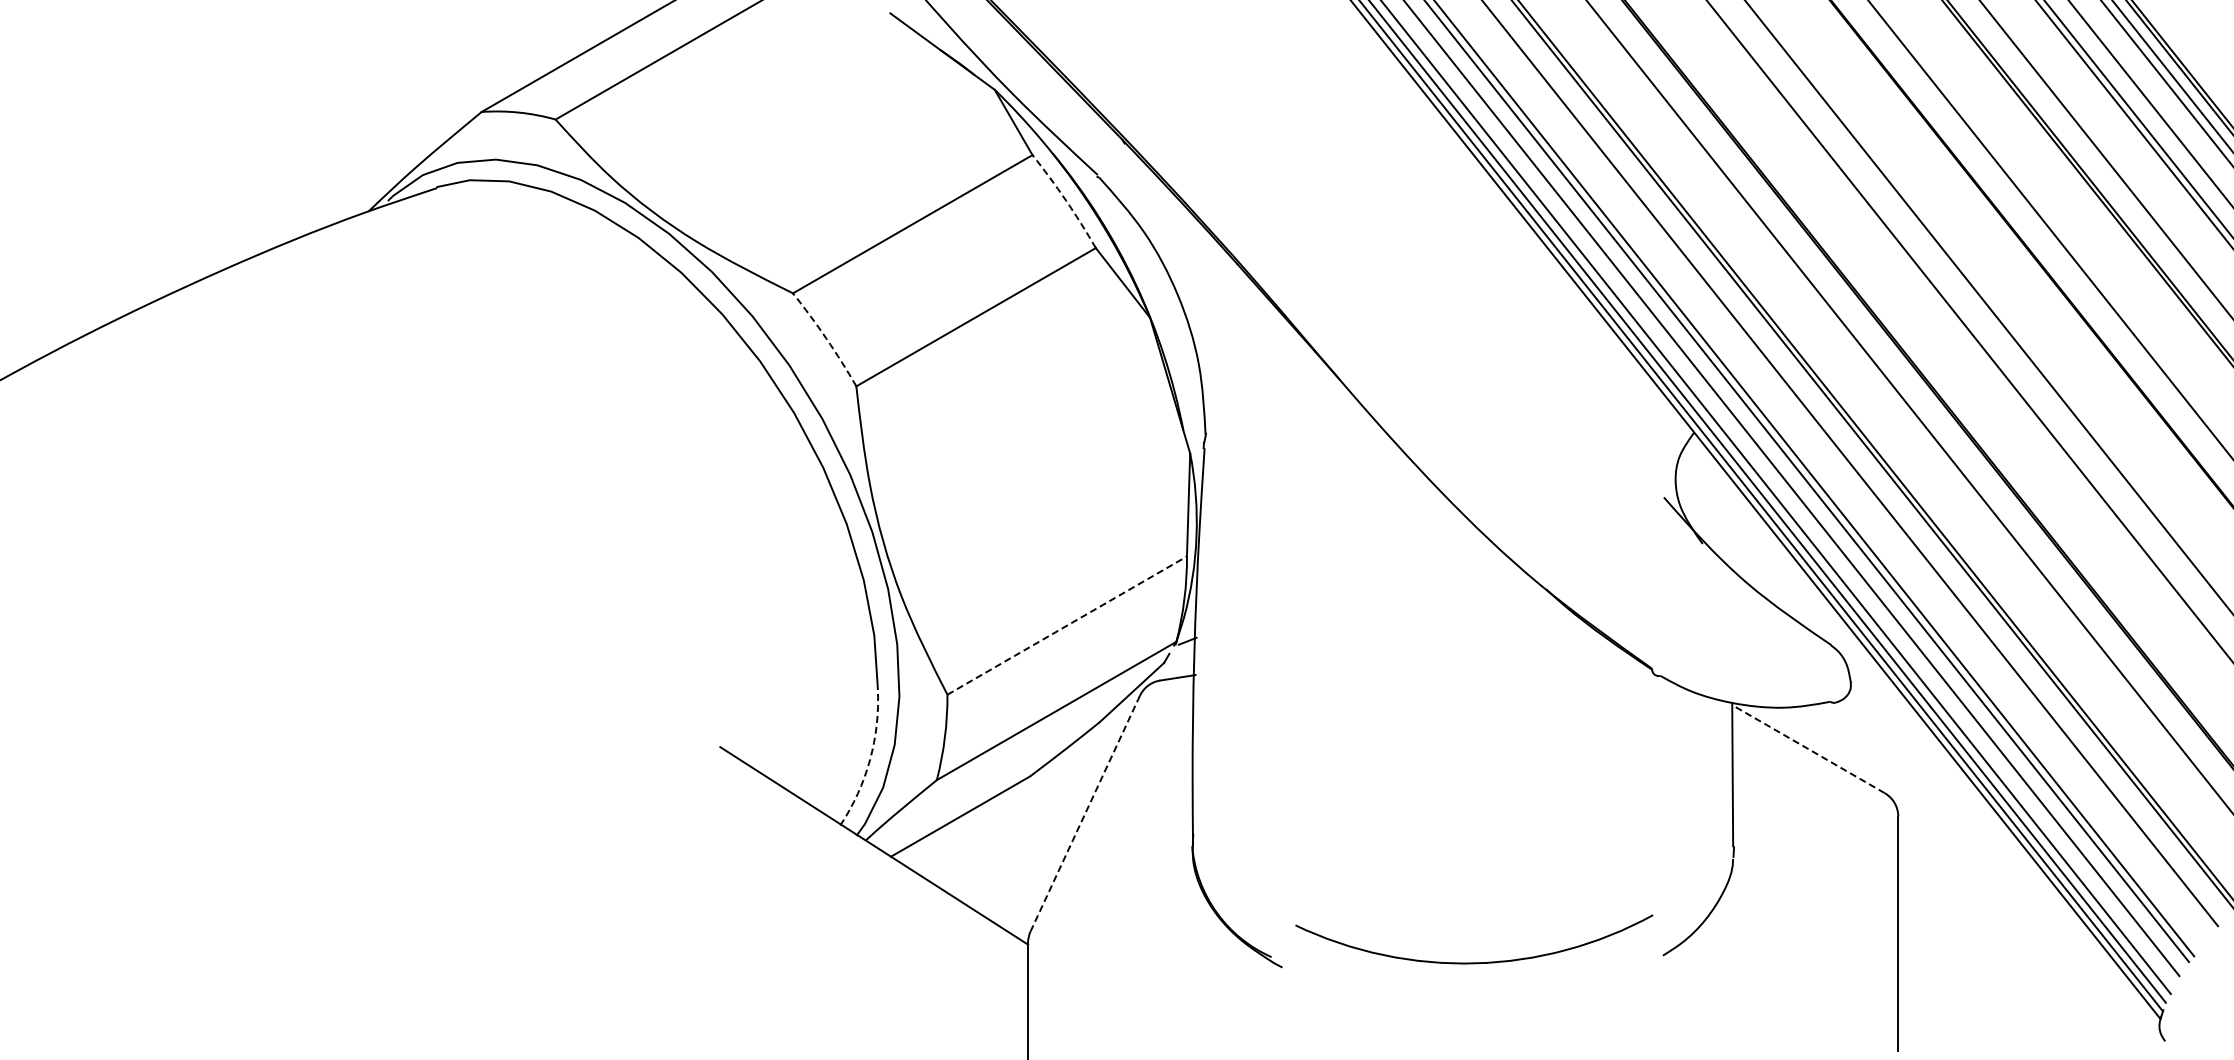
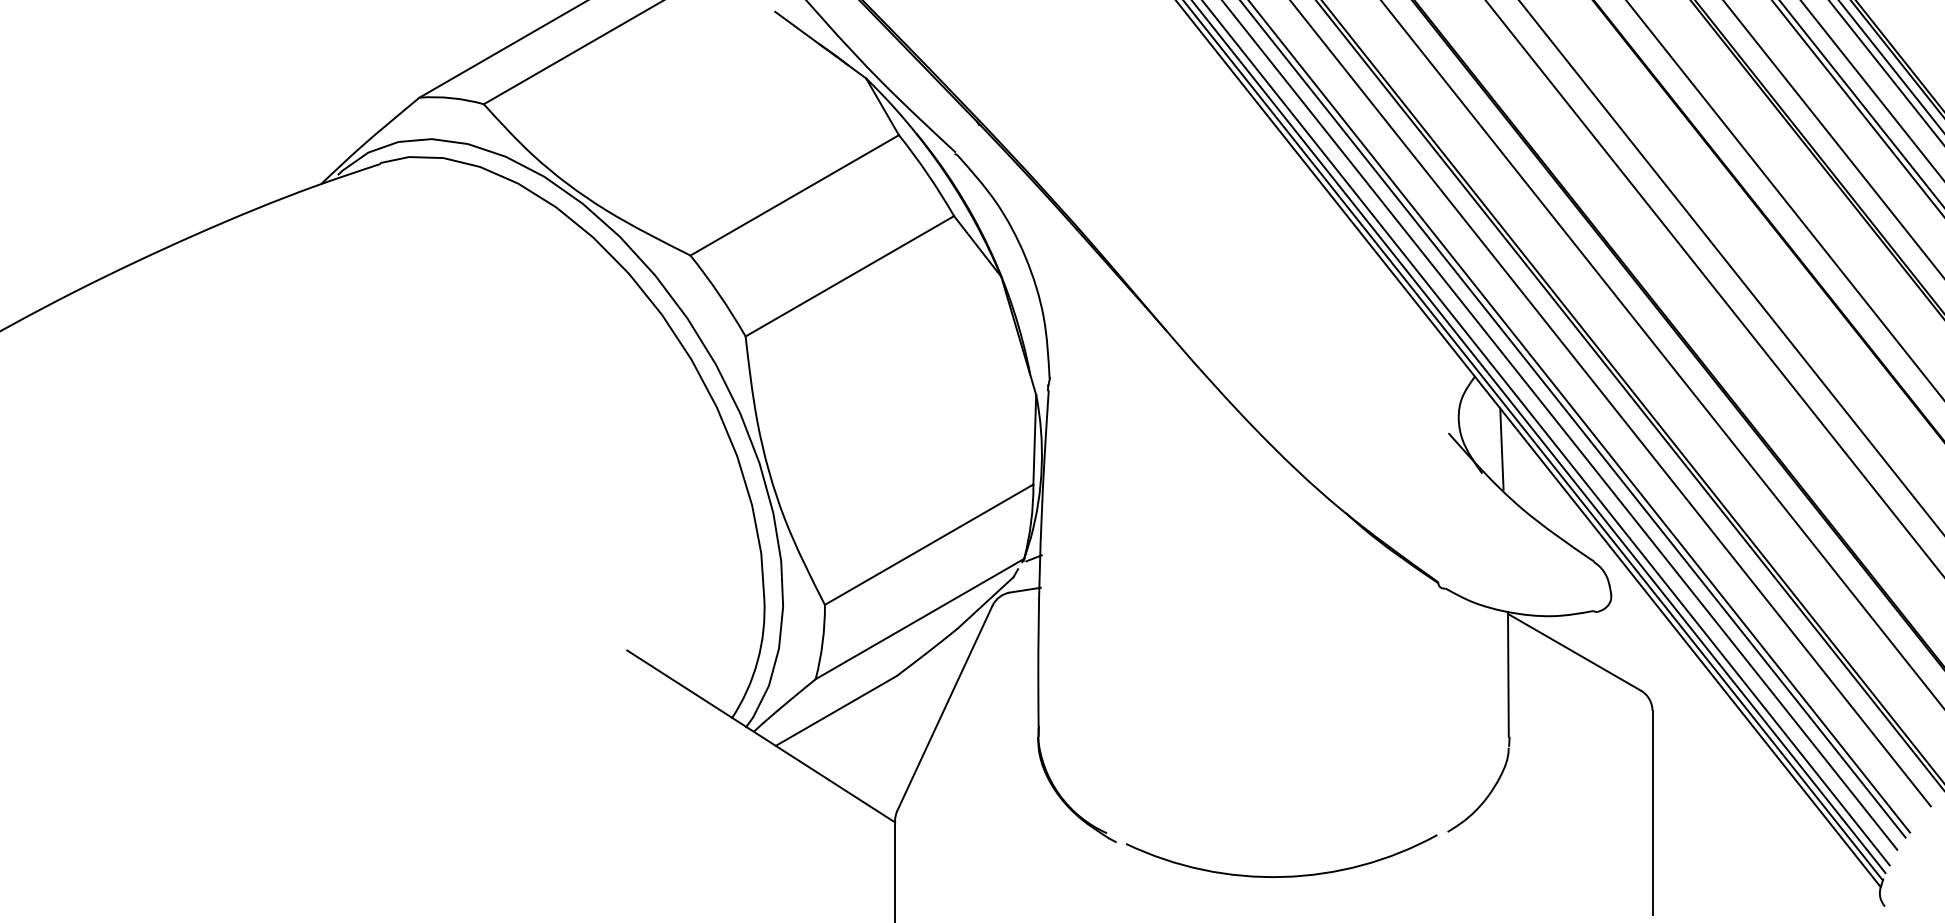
arc: (1065, 200) -> (927, 174), dashed -> solid
arc: (826, 338) -> (719, 294), dashed -> solid
line: (1725, 515) -> (1502, 448), added
line: (1067, 625) -> (929, 544), dashed -> solid
line: (1808, 748) -> (1574, 651), dashed -> solid
arc: (870, 759) -> (757, 661), dashed -> solid
line: (1085, 813) -> (945, 708), dashed -> solid
arc: (1474, 962) -> (1281, 876), moved

